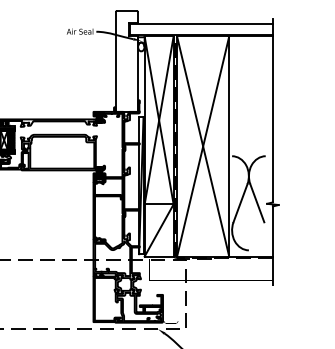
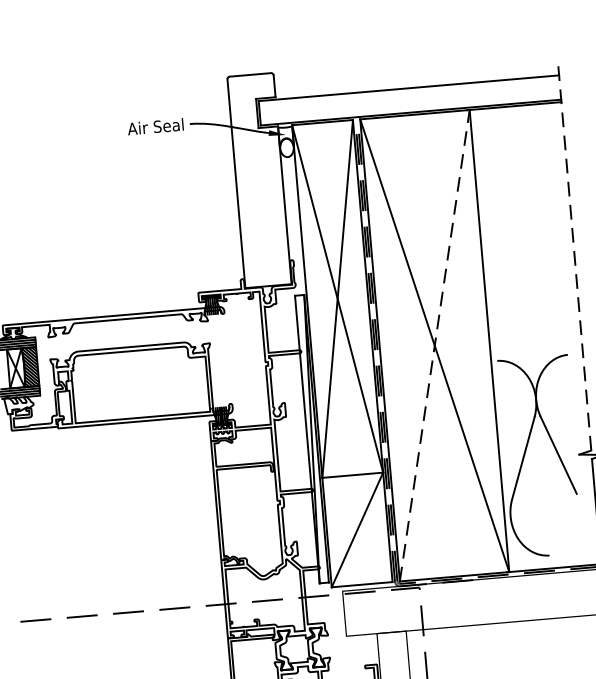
line: (272, 110) -> (573, 257), solid -> dashed
line: (203, 146) -> (435, 345), solid -> dashed

